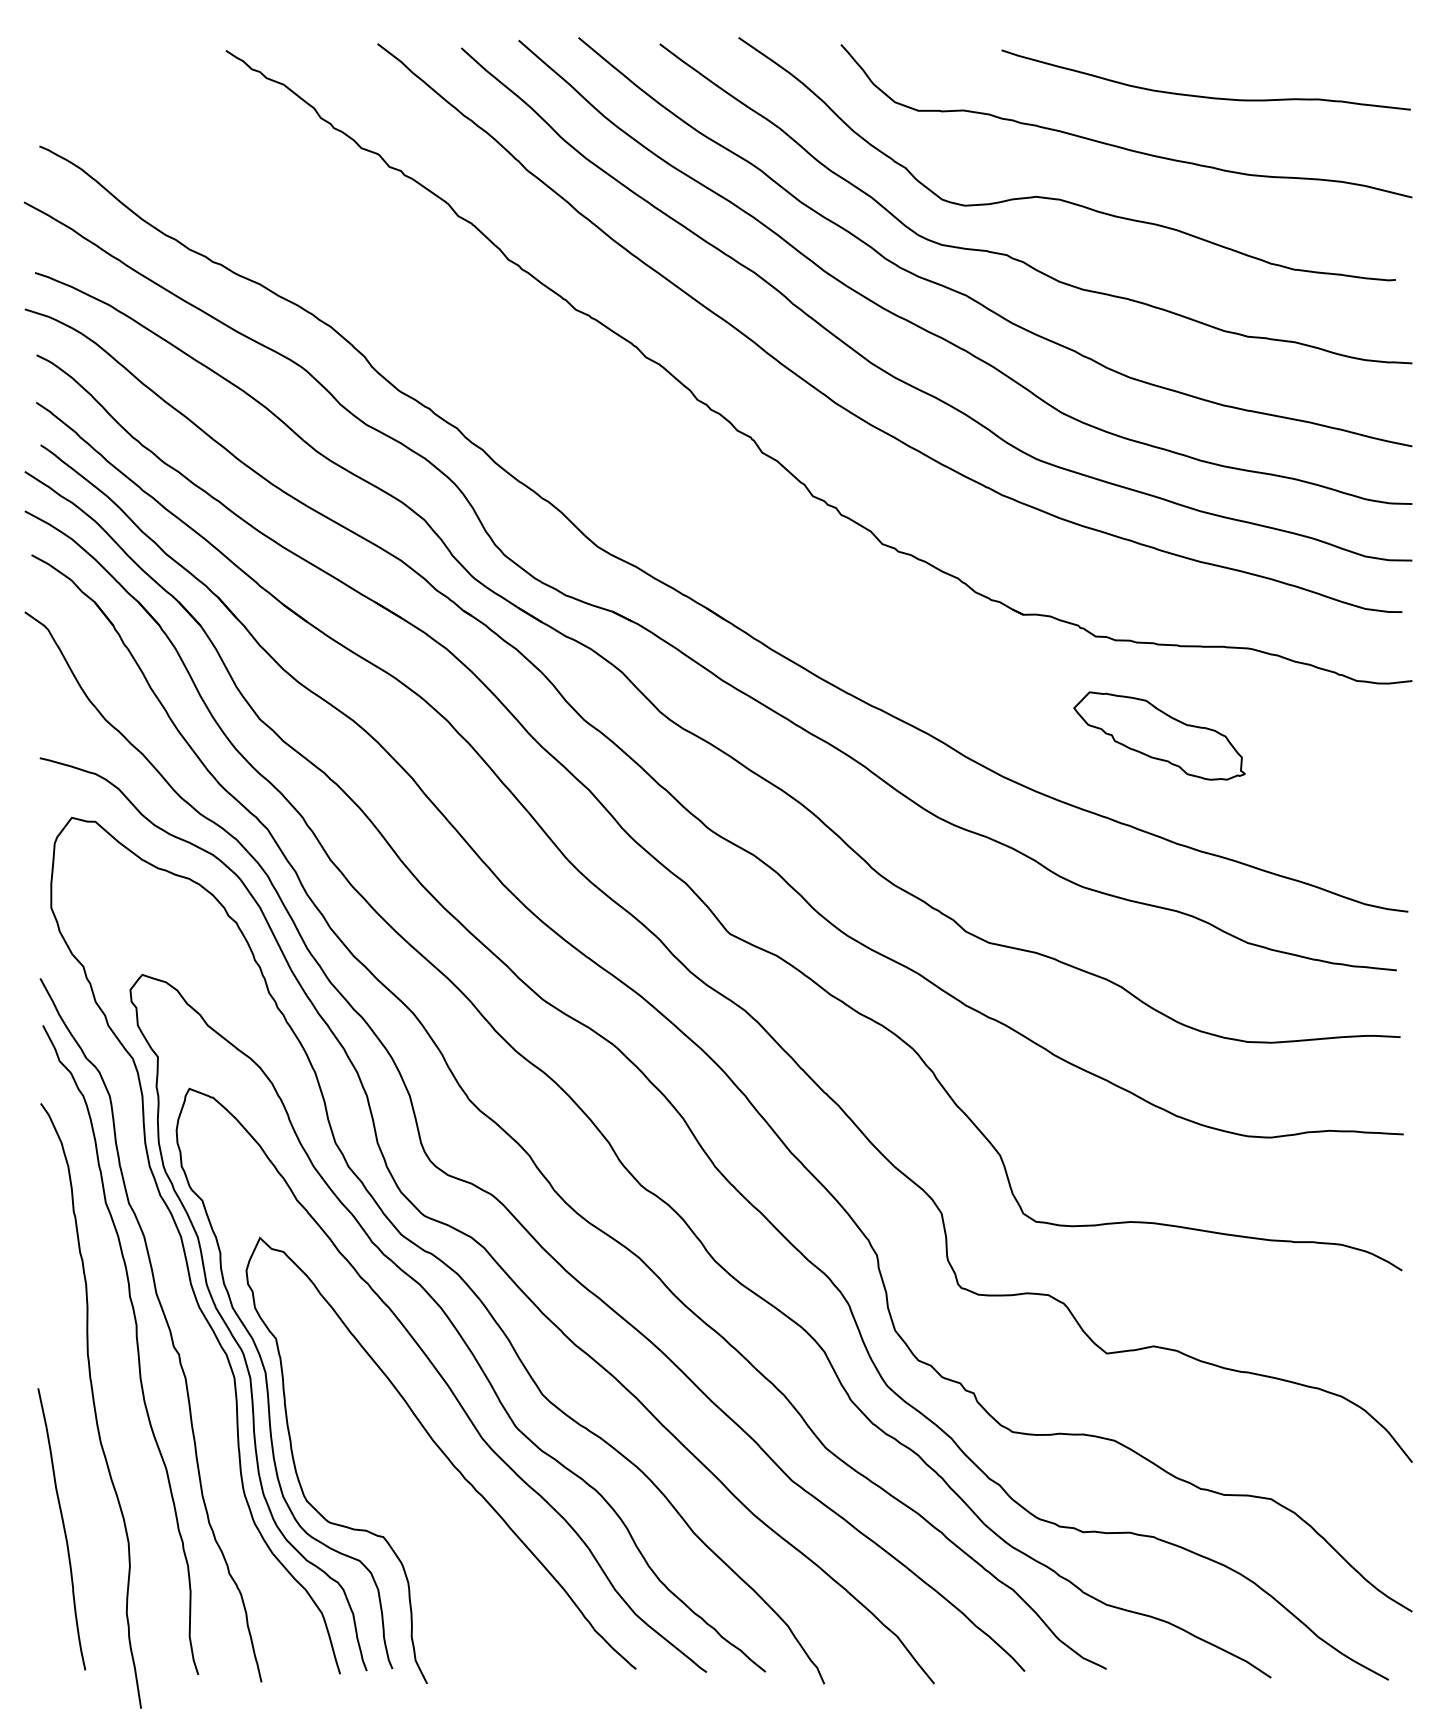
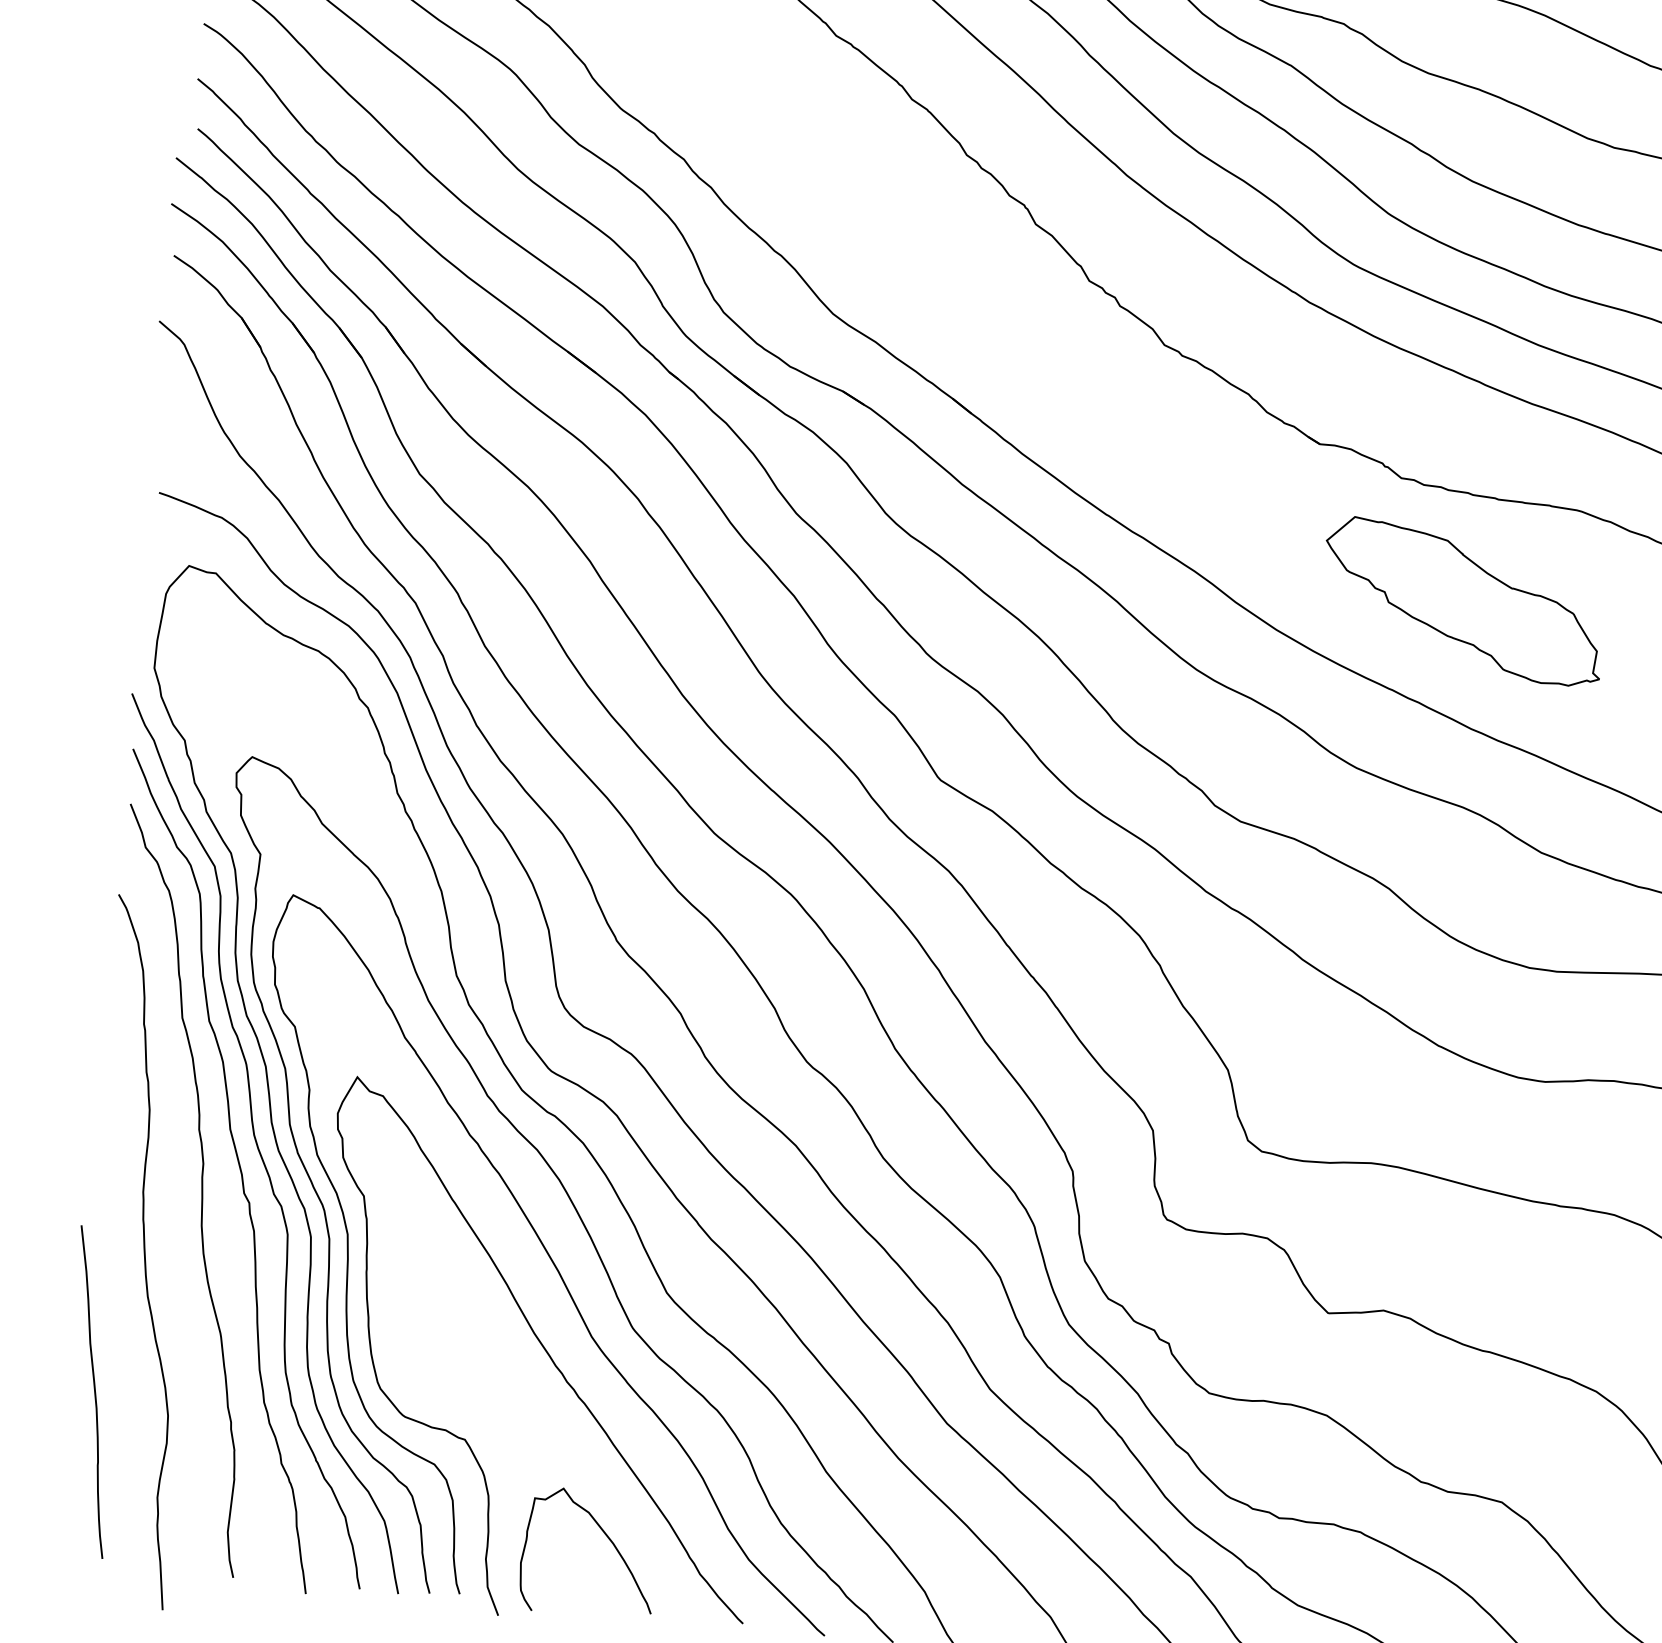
part: (1159, 735) -> (1463, 600), size x1.43
curve: (177, 1299) -> (254, 1138), added
curve: (513, 1608) -> (607, 1538), added

